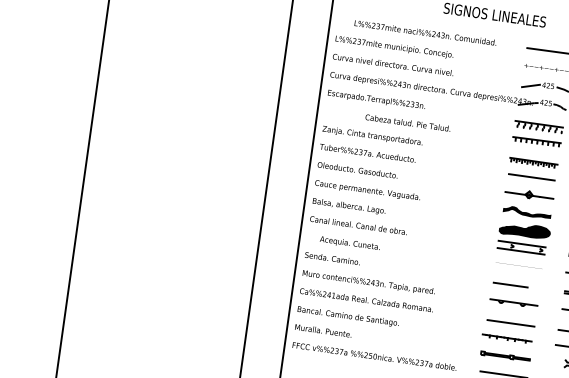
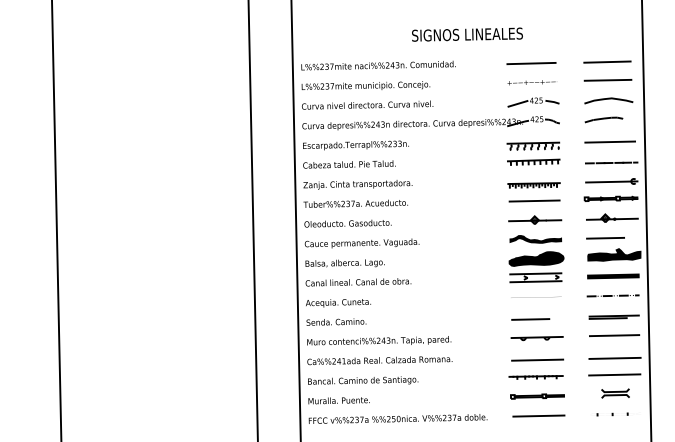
text: (425, 32) -> (378, 65), moved
text: (408, 123) -> (349, 164), moved
text: (350, 244) -> (338, 303), moved

